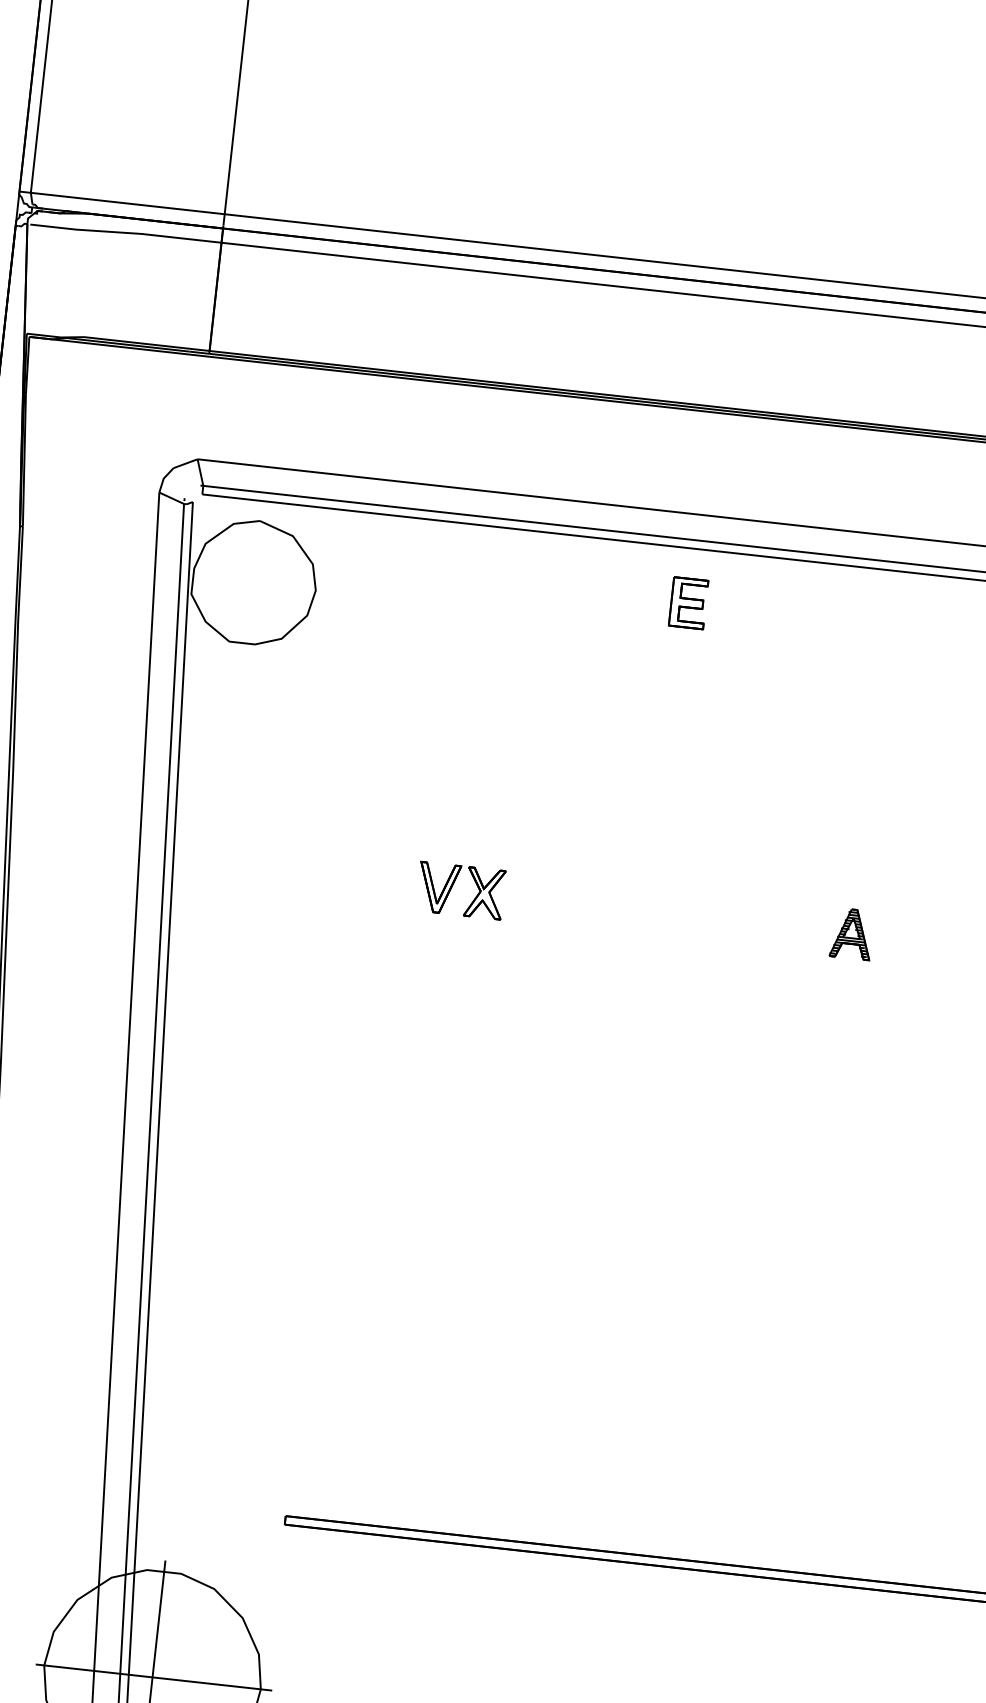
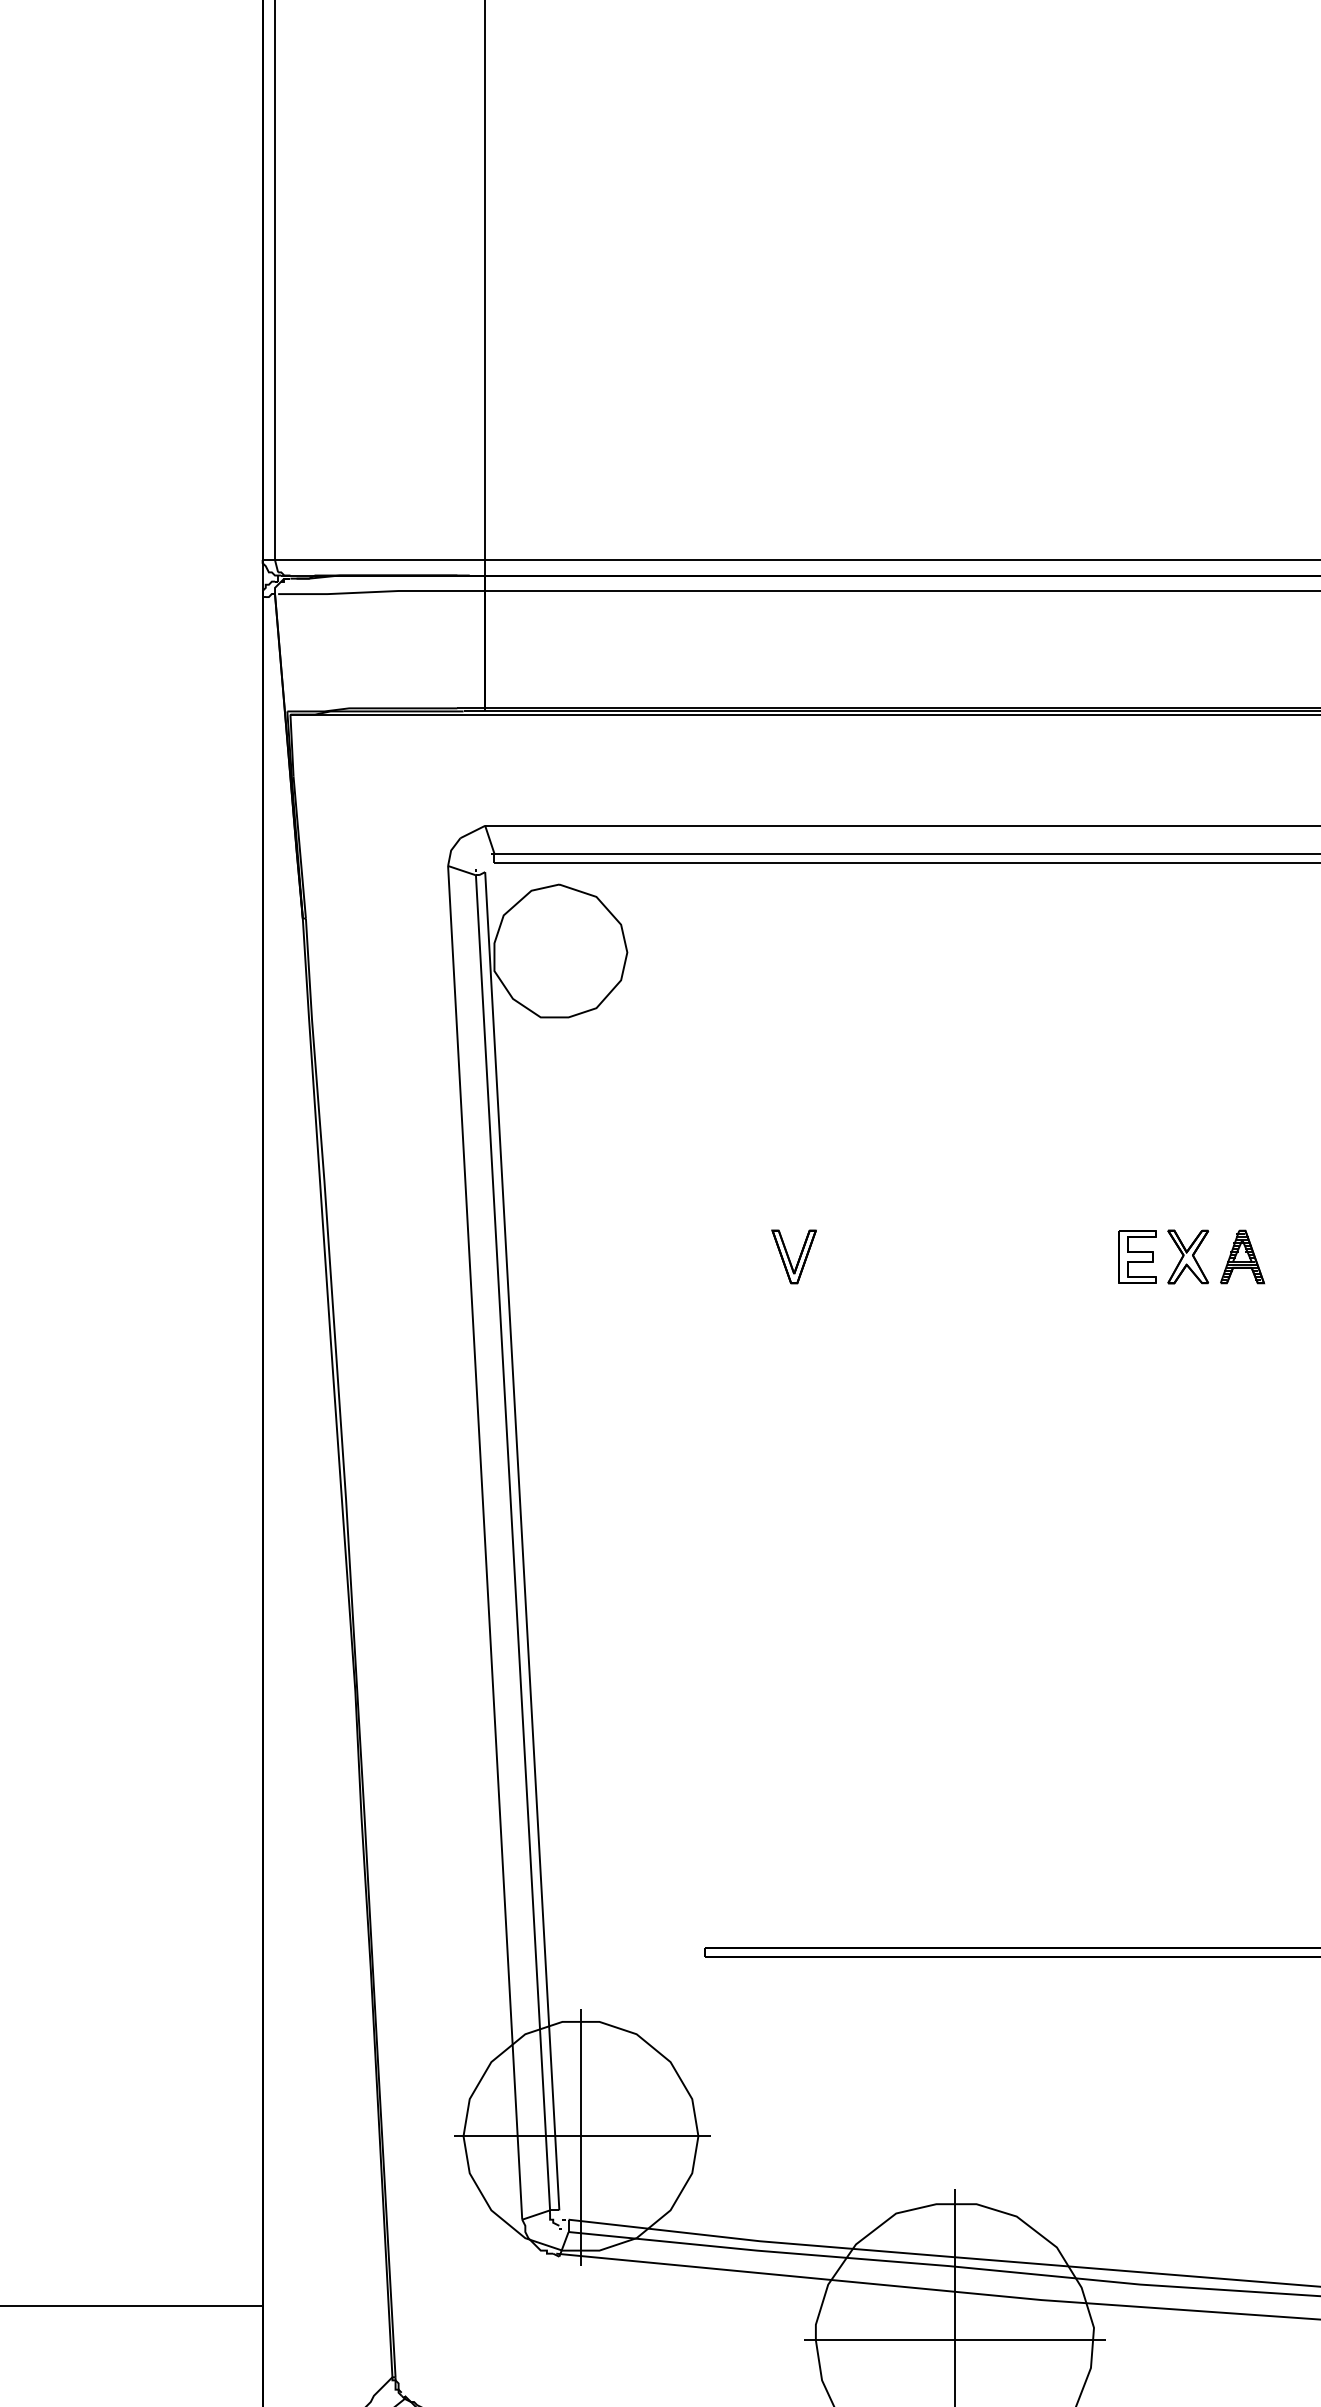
part: (688, 602) -> (1137, 1256), moved
part: (485, 893) -> (1188, 1256), moved

